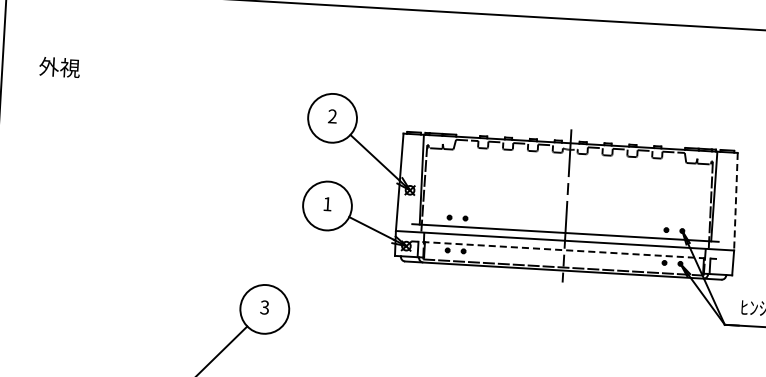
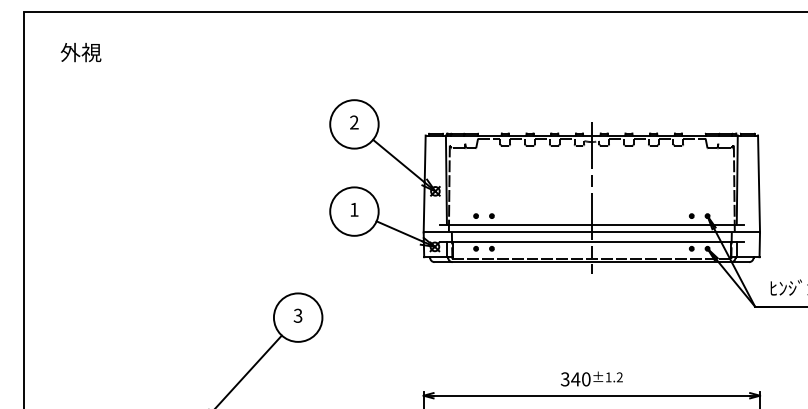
text: (59, 67) -> (80, 52), moved
line: (736, 202) -> (759, 184), dashed -> solid
line: (565, 249) -> (592, 241), dashed -> solid

